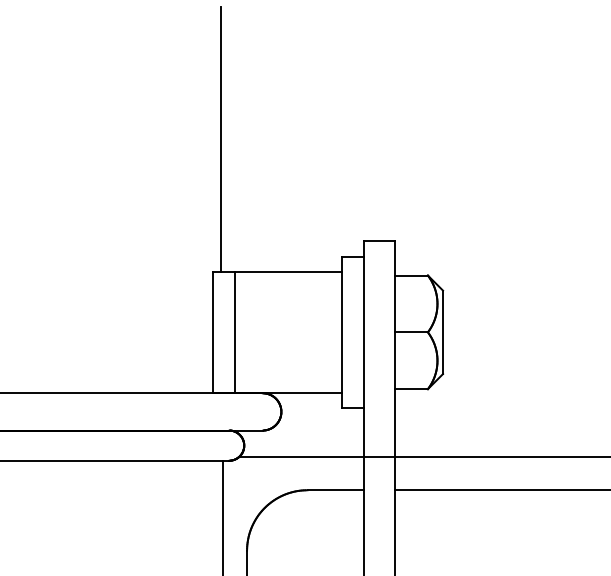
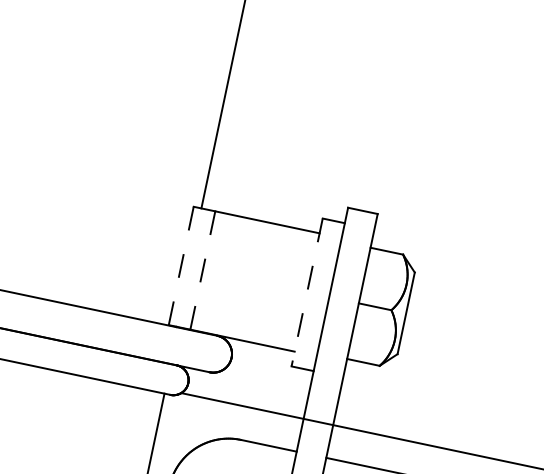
line: (213, 332) -> (181, 266), solid -> dashed
line: (235, 332) -> (203, 270), solid -> dashed
line: (341, 332) -> (306, 292), solid -> dashed

